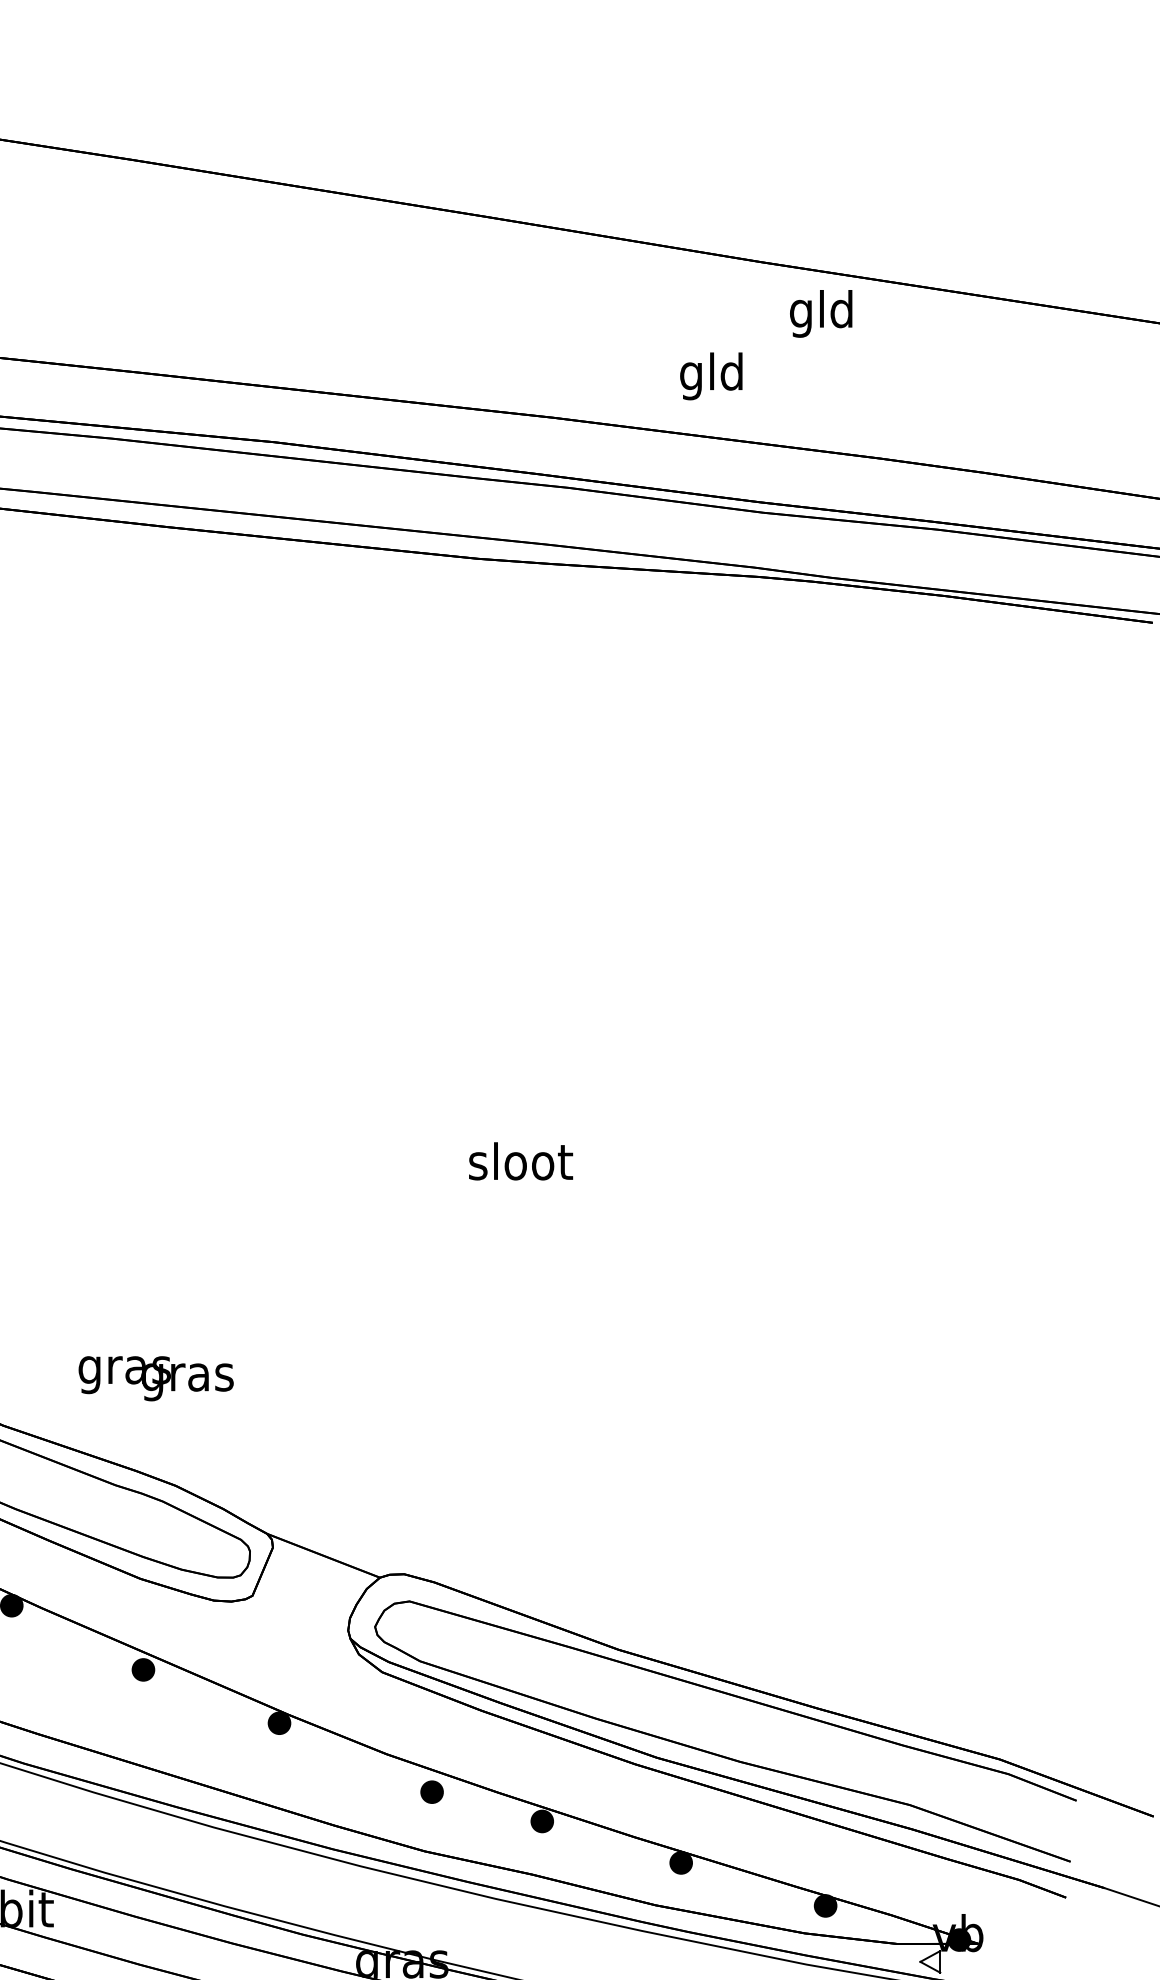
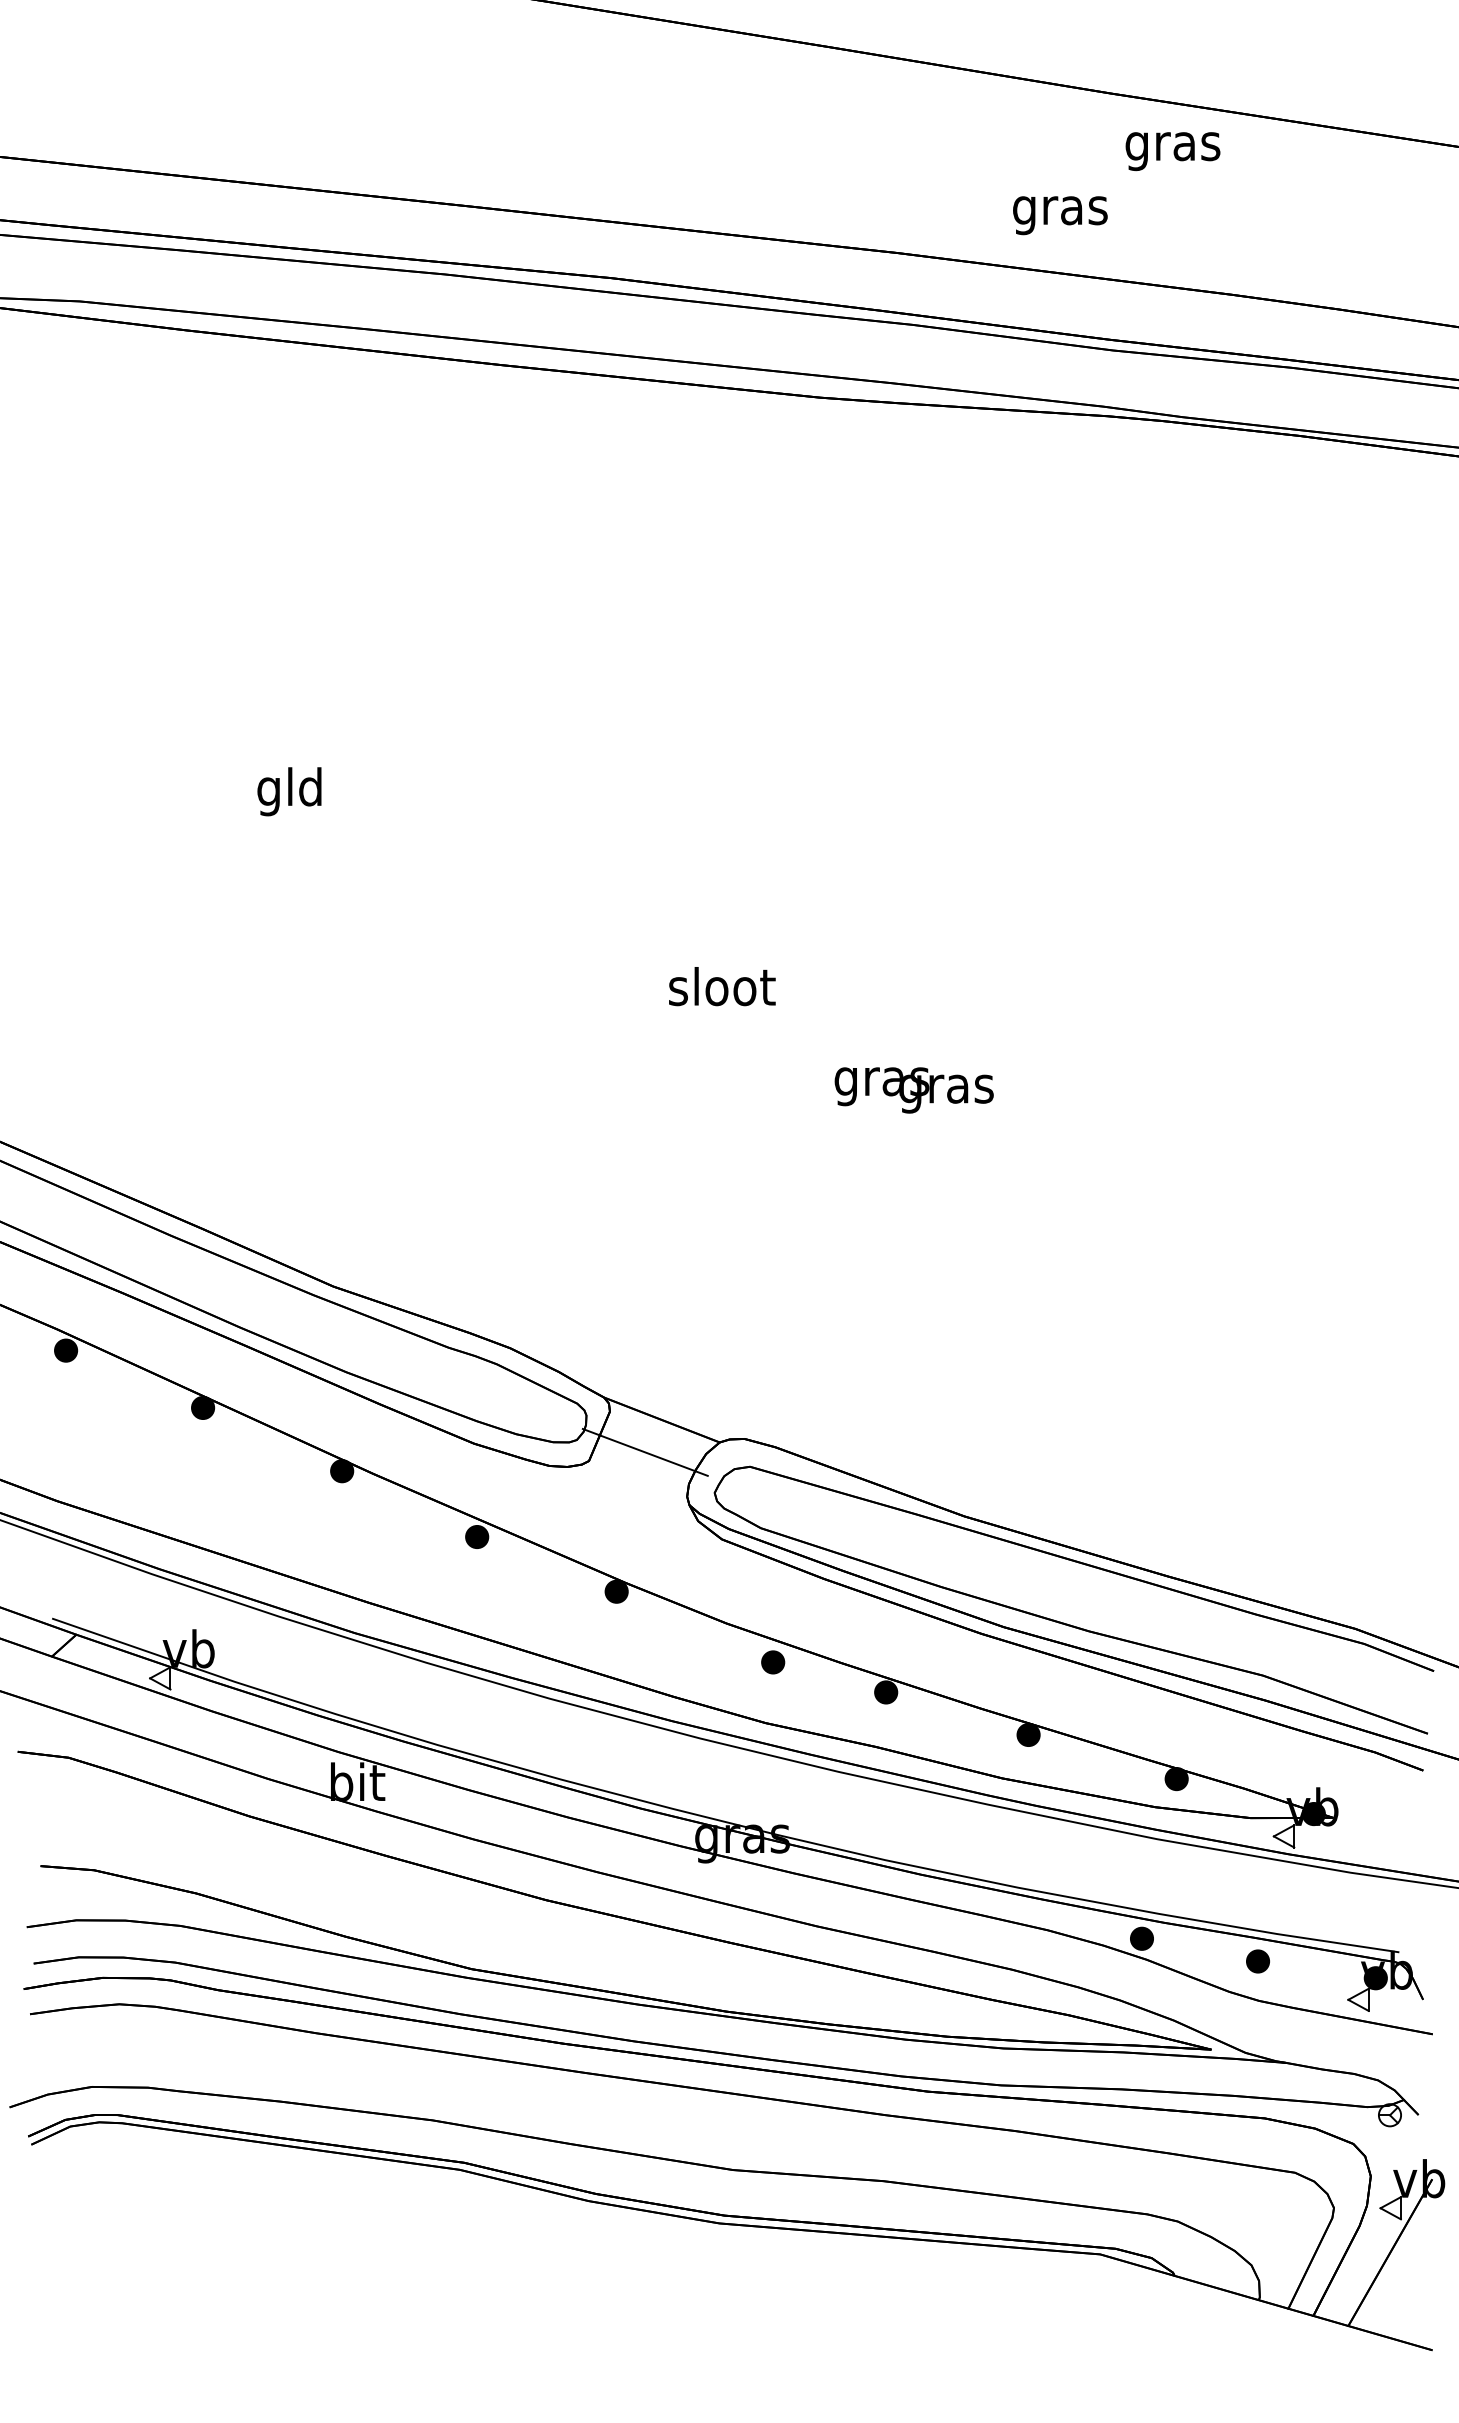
text: (821, 313) -> (1172, 146), gld -> gras
text: (712, 376) -> (1060, 210), gld -> gras
text: (521, 1161) -> (722, 986), moved
text: (155, 1378) -> (913, 1090), moved
line: (306, 1586) -> (644, 1451), added

